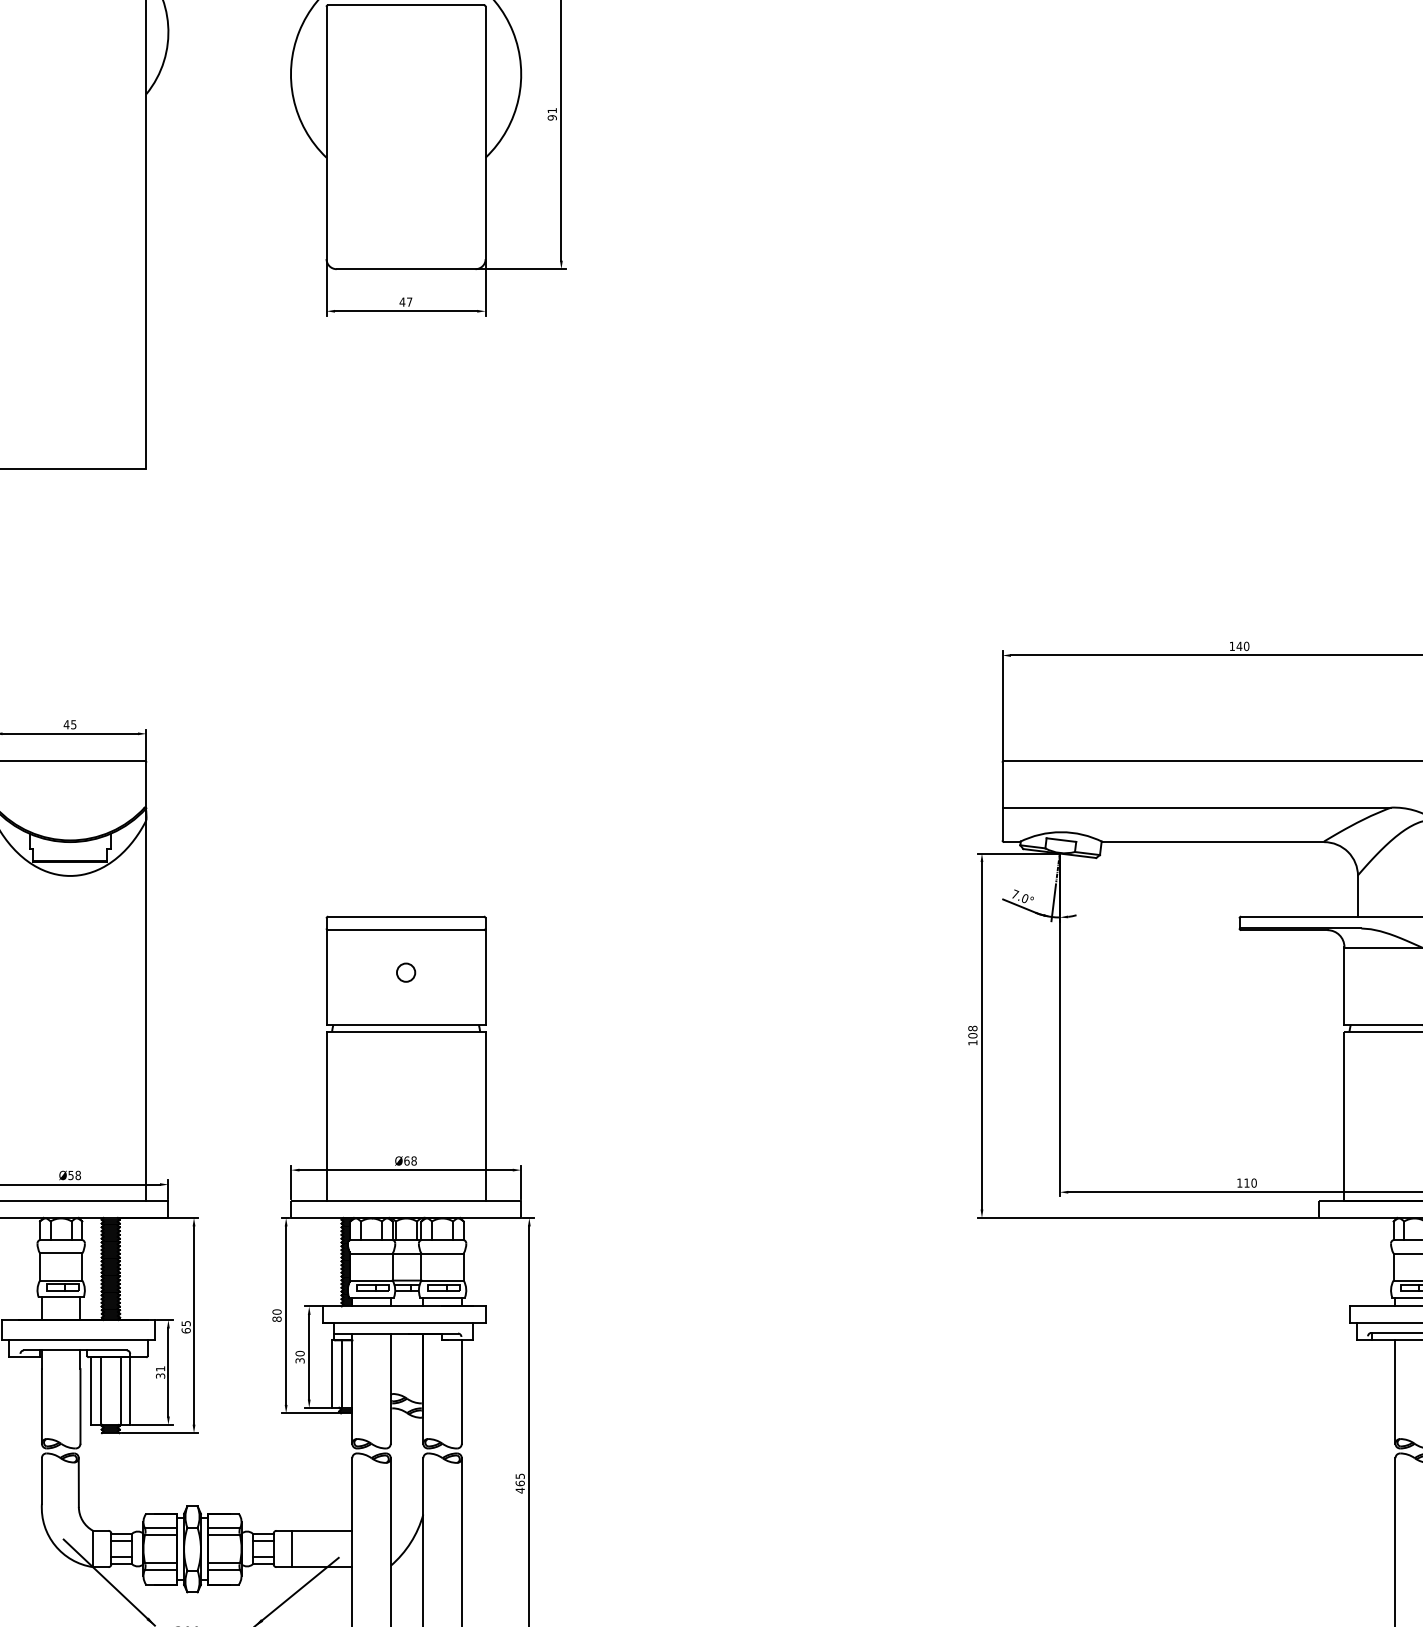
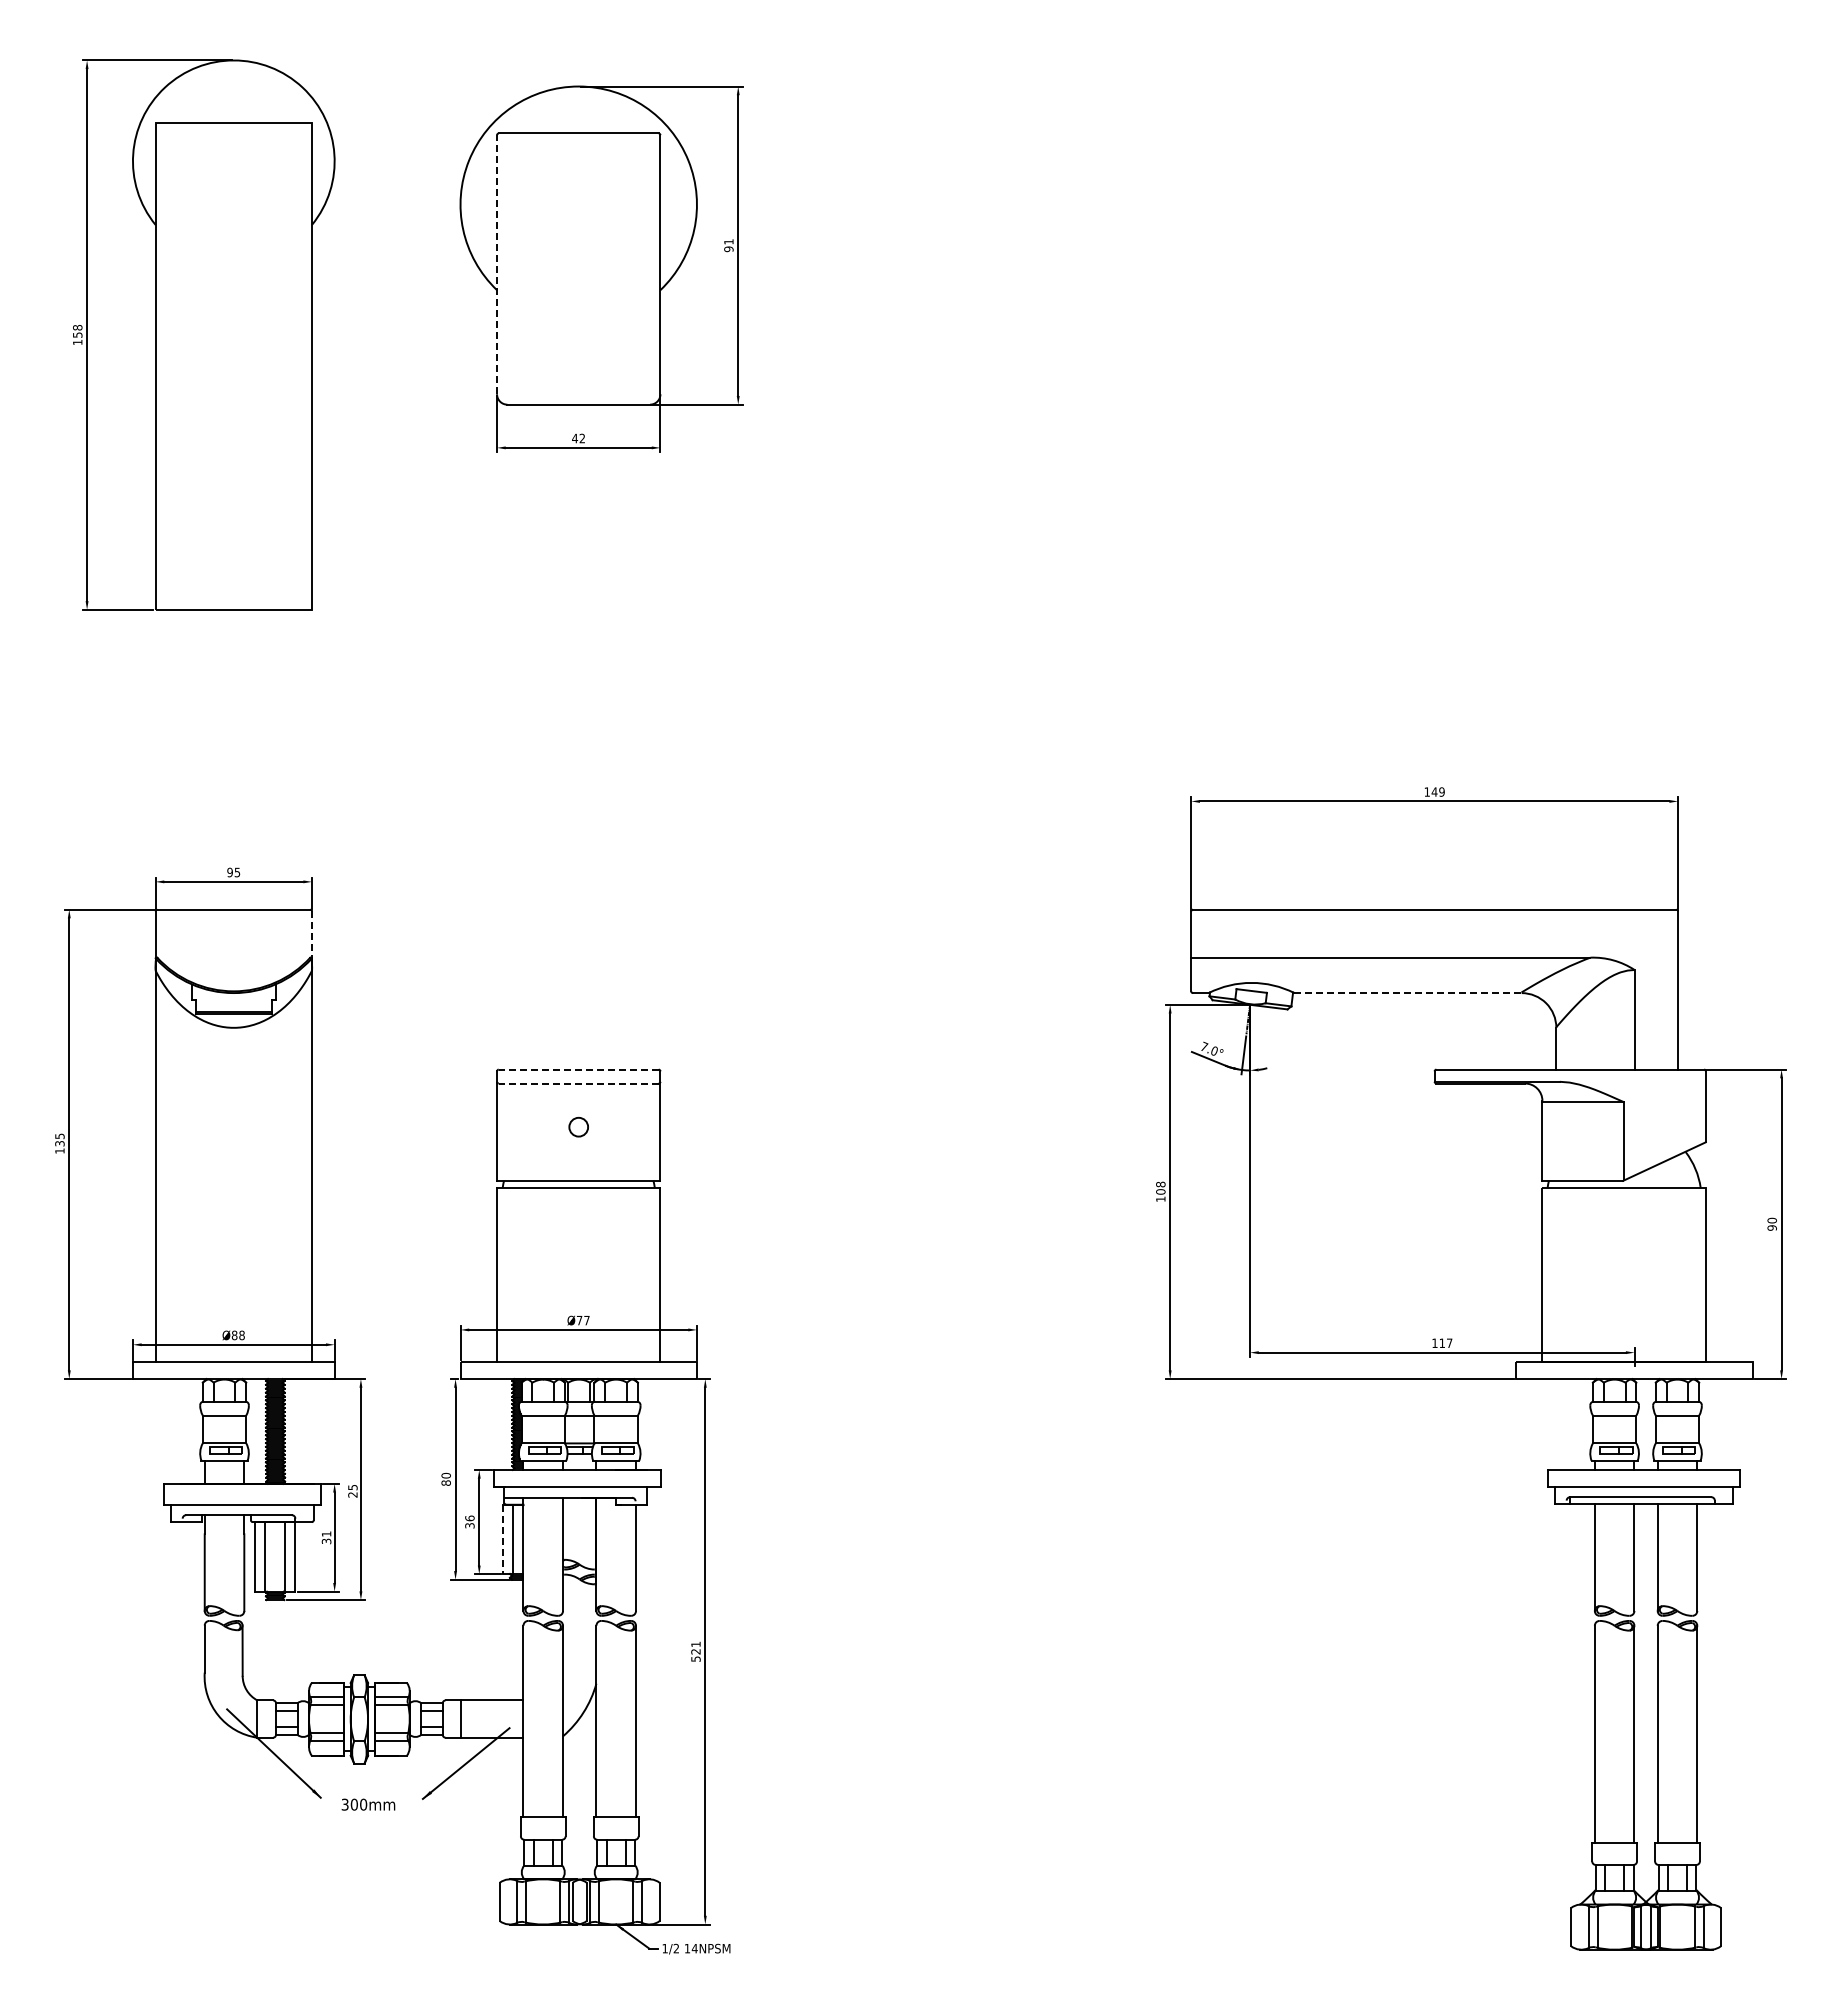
line: (326, 132) -> (497, 264), solid -> dashed
text: (408, 302) -> (581, 438), 47 -> 42
text: (1246, 645) -> (1441, 791), 140 -> 149
text: (67, 724) -> (230, 872), 45 -> 95
line: (146, 786) -> (312, 935), solid -> dashed
line: (1214, 842) -> (1408, 993), solid -> dashed
line: (405, 916) -> (578, 1069), solid -> dashed
line: (405, 930) -> (578, 1083), solid -> dashed
text: (409, 1160) -> (582, 1320), Ø68 -> Ø77
text: (70, 1175) -> (234, 1335), Ø58 -> Ø88
text: (1253, 1183) -> (1449, 1343), 110 -> 117
text: (185, 1330) -> (352, 1494), 65 -> 25
text: (299, 1352) -> (469, 1517), 30 -> 36
line: (331, 1374) -> (502, 1539), solid -> dashed
text: (519, 1483) -> (695, 1651), 465 -> 521

